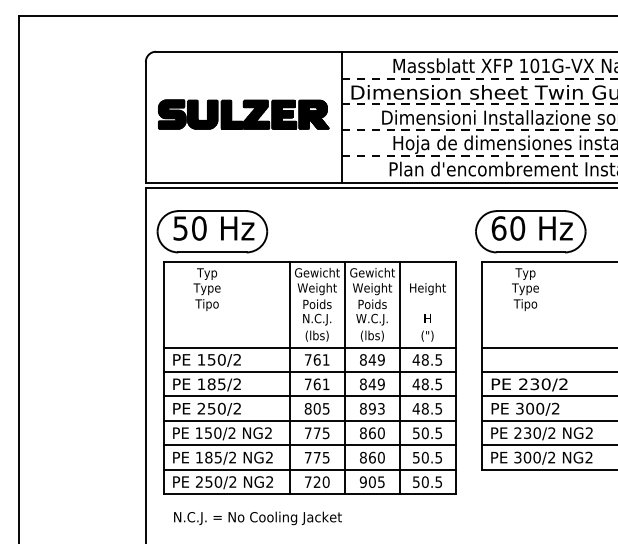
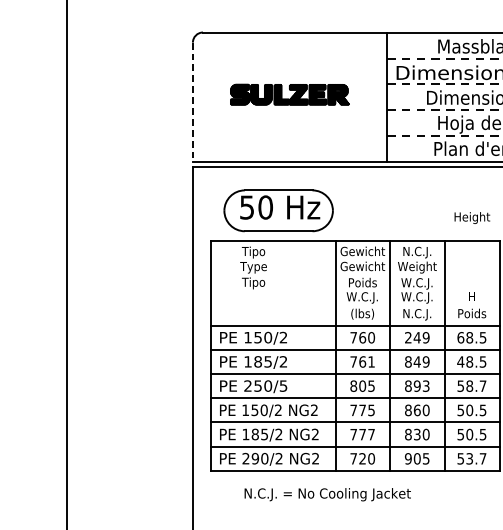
part: (243, 114) -> (289, 94), size x0.7
line: (145, 122) -> (192, 102), solid -> dashed
part: (212, 231) -> (278, 210), moved
text: (206, 273) -> (252, 252), Typ -> Tipo
text: (372, 273) -> (417, 252), Gewicht -> N.C.J.
text: (317, 289) -> (362, 267), Weight -> Gewicht
text: (427, 289) -> (471, 218), moved
text: (371, 305) -> (416, 283), Poids -> W.C.J.
text: (316, 319) -> (361, 297), N.C.J. -> W.C.J.
text: (427, 335) -> (471, 313), (") -> Poids
text: (372, 336) -> (417, 314), (lbs) -> N.C.J.
text: (325, 359) -> (370, 337), 761 -> 760
text: (363, 359) -> (408, 337), 849 -> 249
text: (415, 359) -> (460, 337), 48.5 -> 68.5
text: (237, 408) -> (283, 385), 250/2 -> 250/5
text: (427, 408) -> (471, 385), 48.5 -> 58.7
text: (325, 457) -> (370, 434), 775 -> 777
text: (372, 457) -> (417, 434), 860 -> 830
text: (208, 481) -> (254, 458), 250/2 -> 290/2
text: (431, 482) -> (475, 459), 50.5 -> 53.7
text: (257, 518) -> (327, 494), moved

